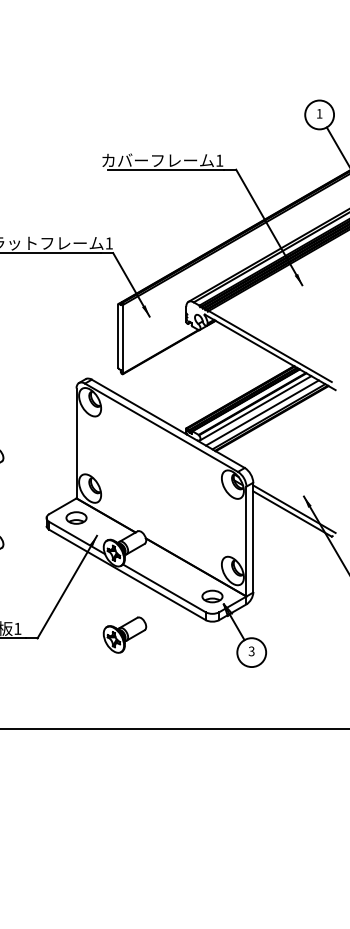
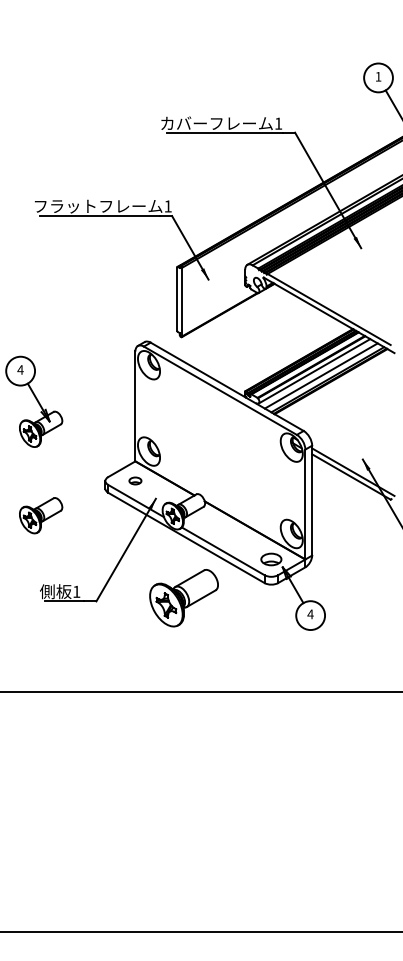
part: (76, 517) -> (135, 480), size x0.6
part: (124, 634) -> (183, 597), size x1.6
text: (251, 651) -> (310, 614), 3 -> 4

